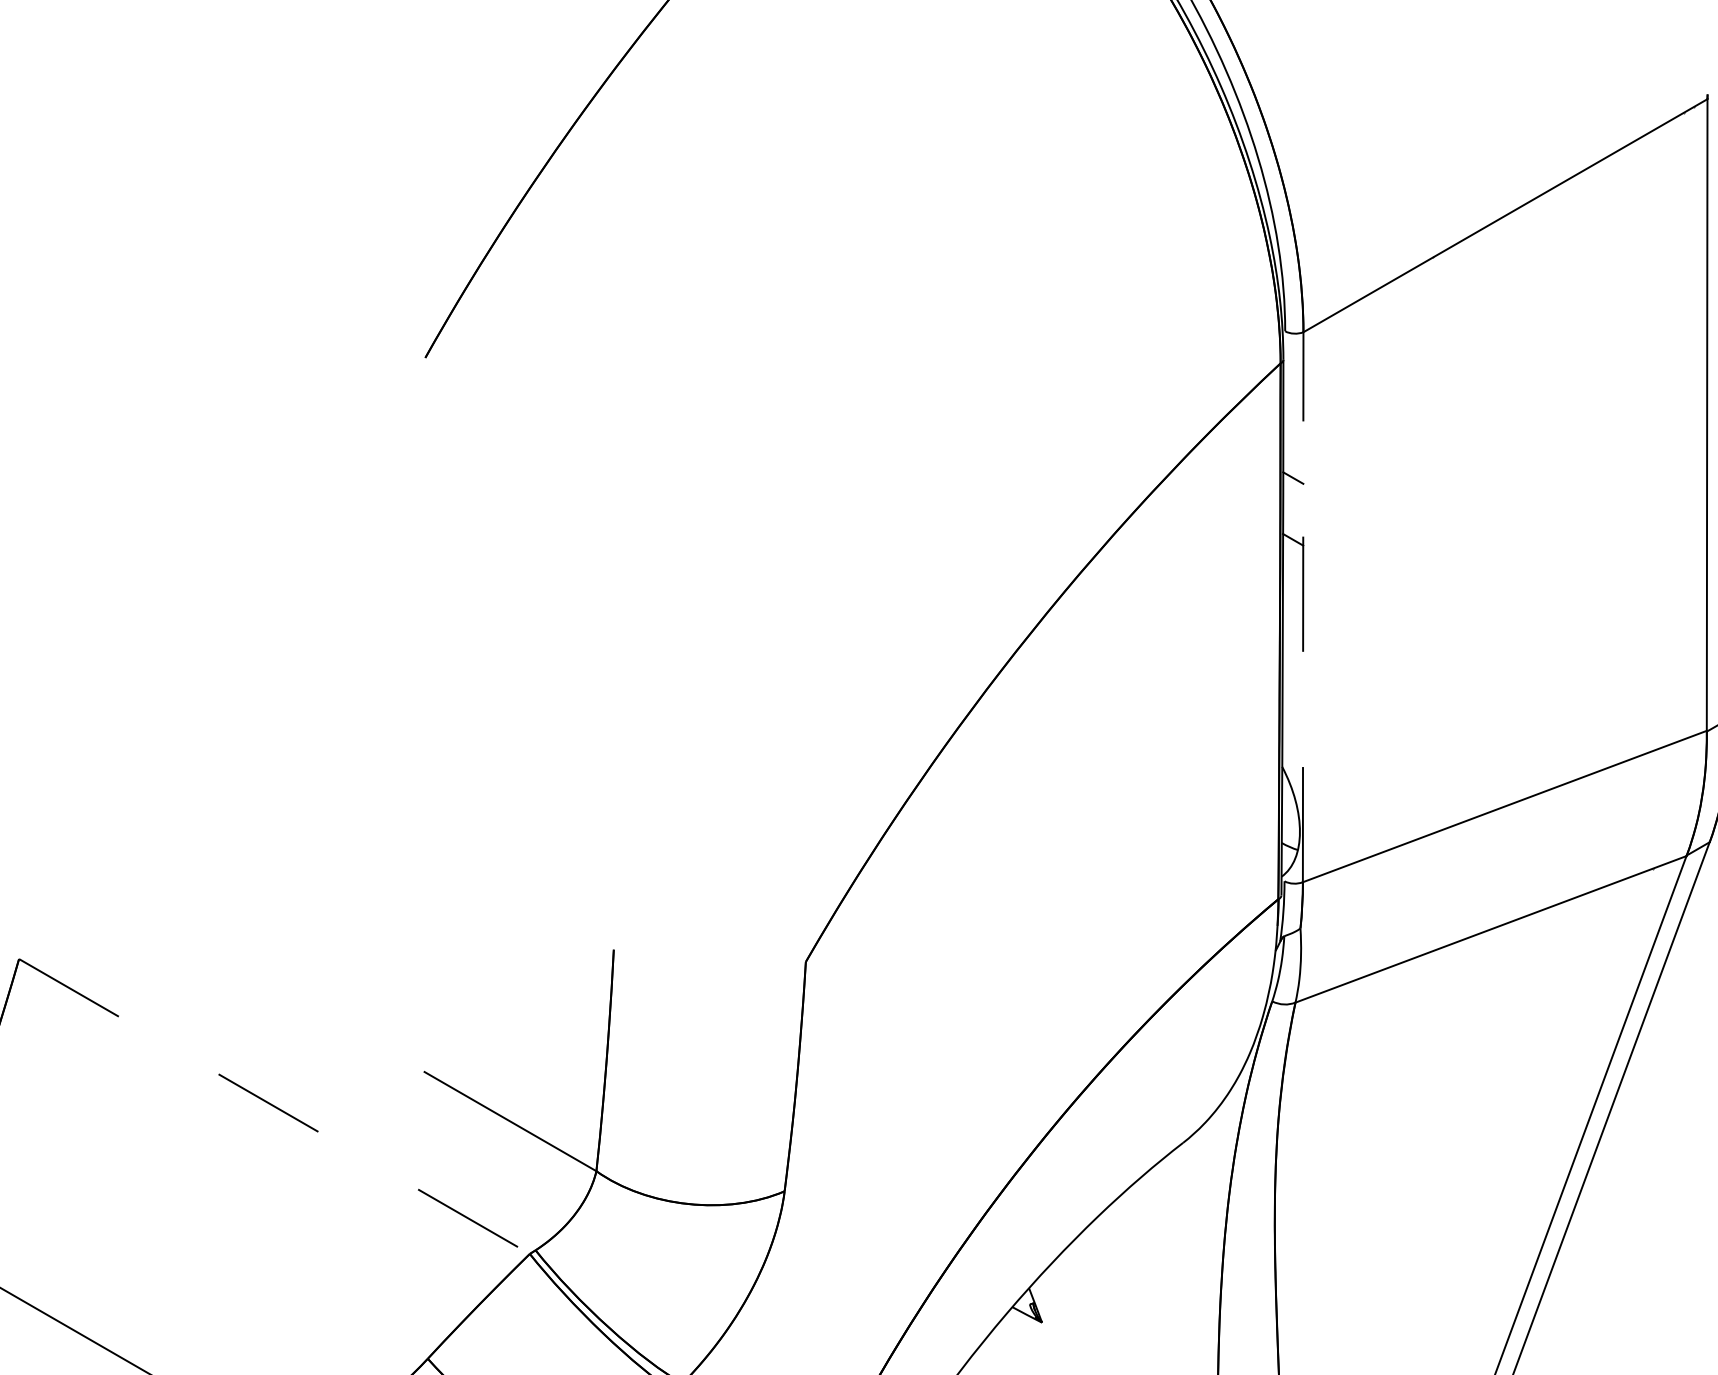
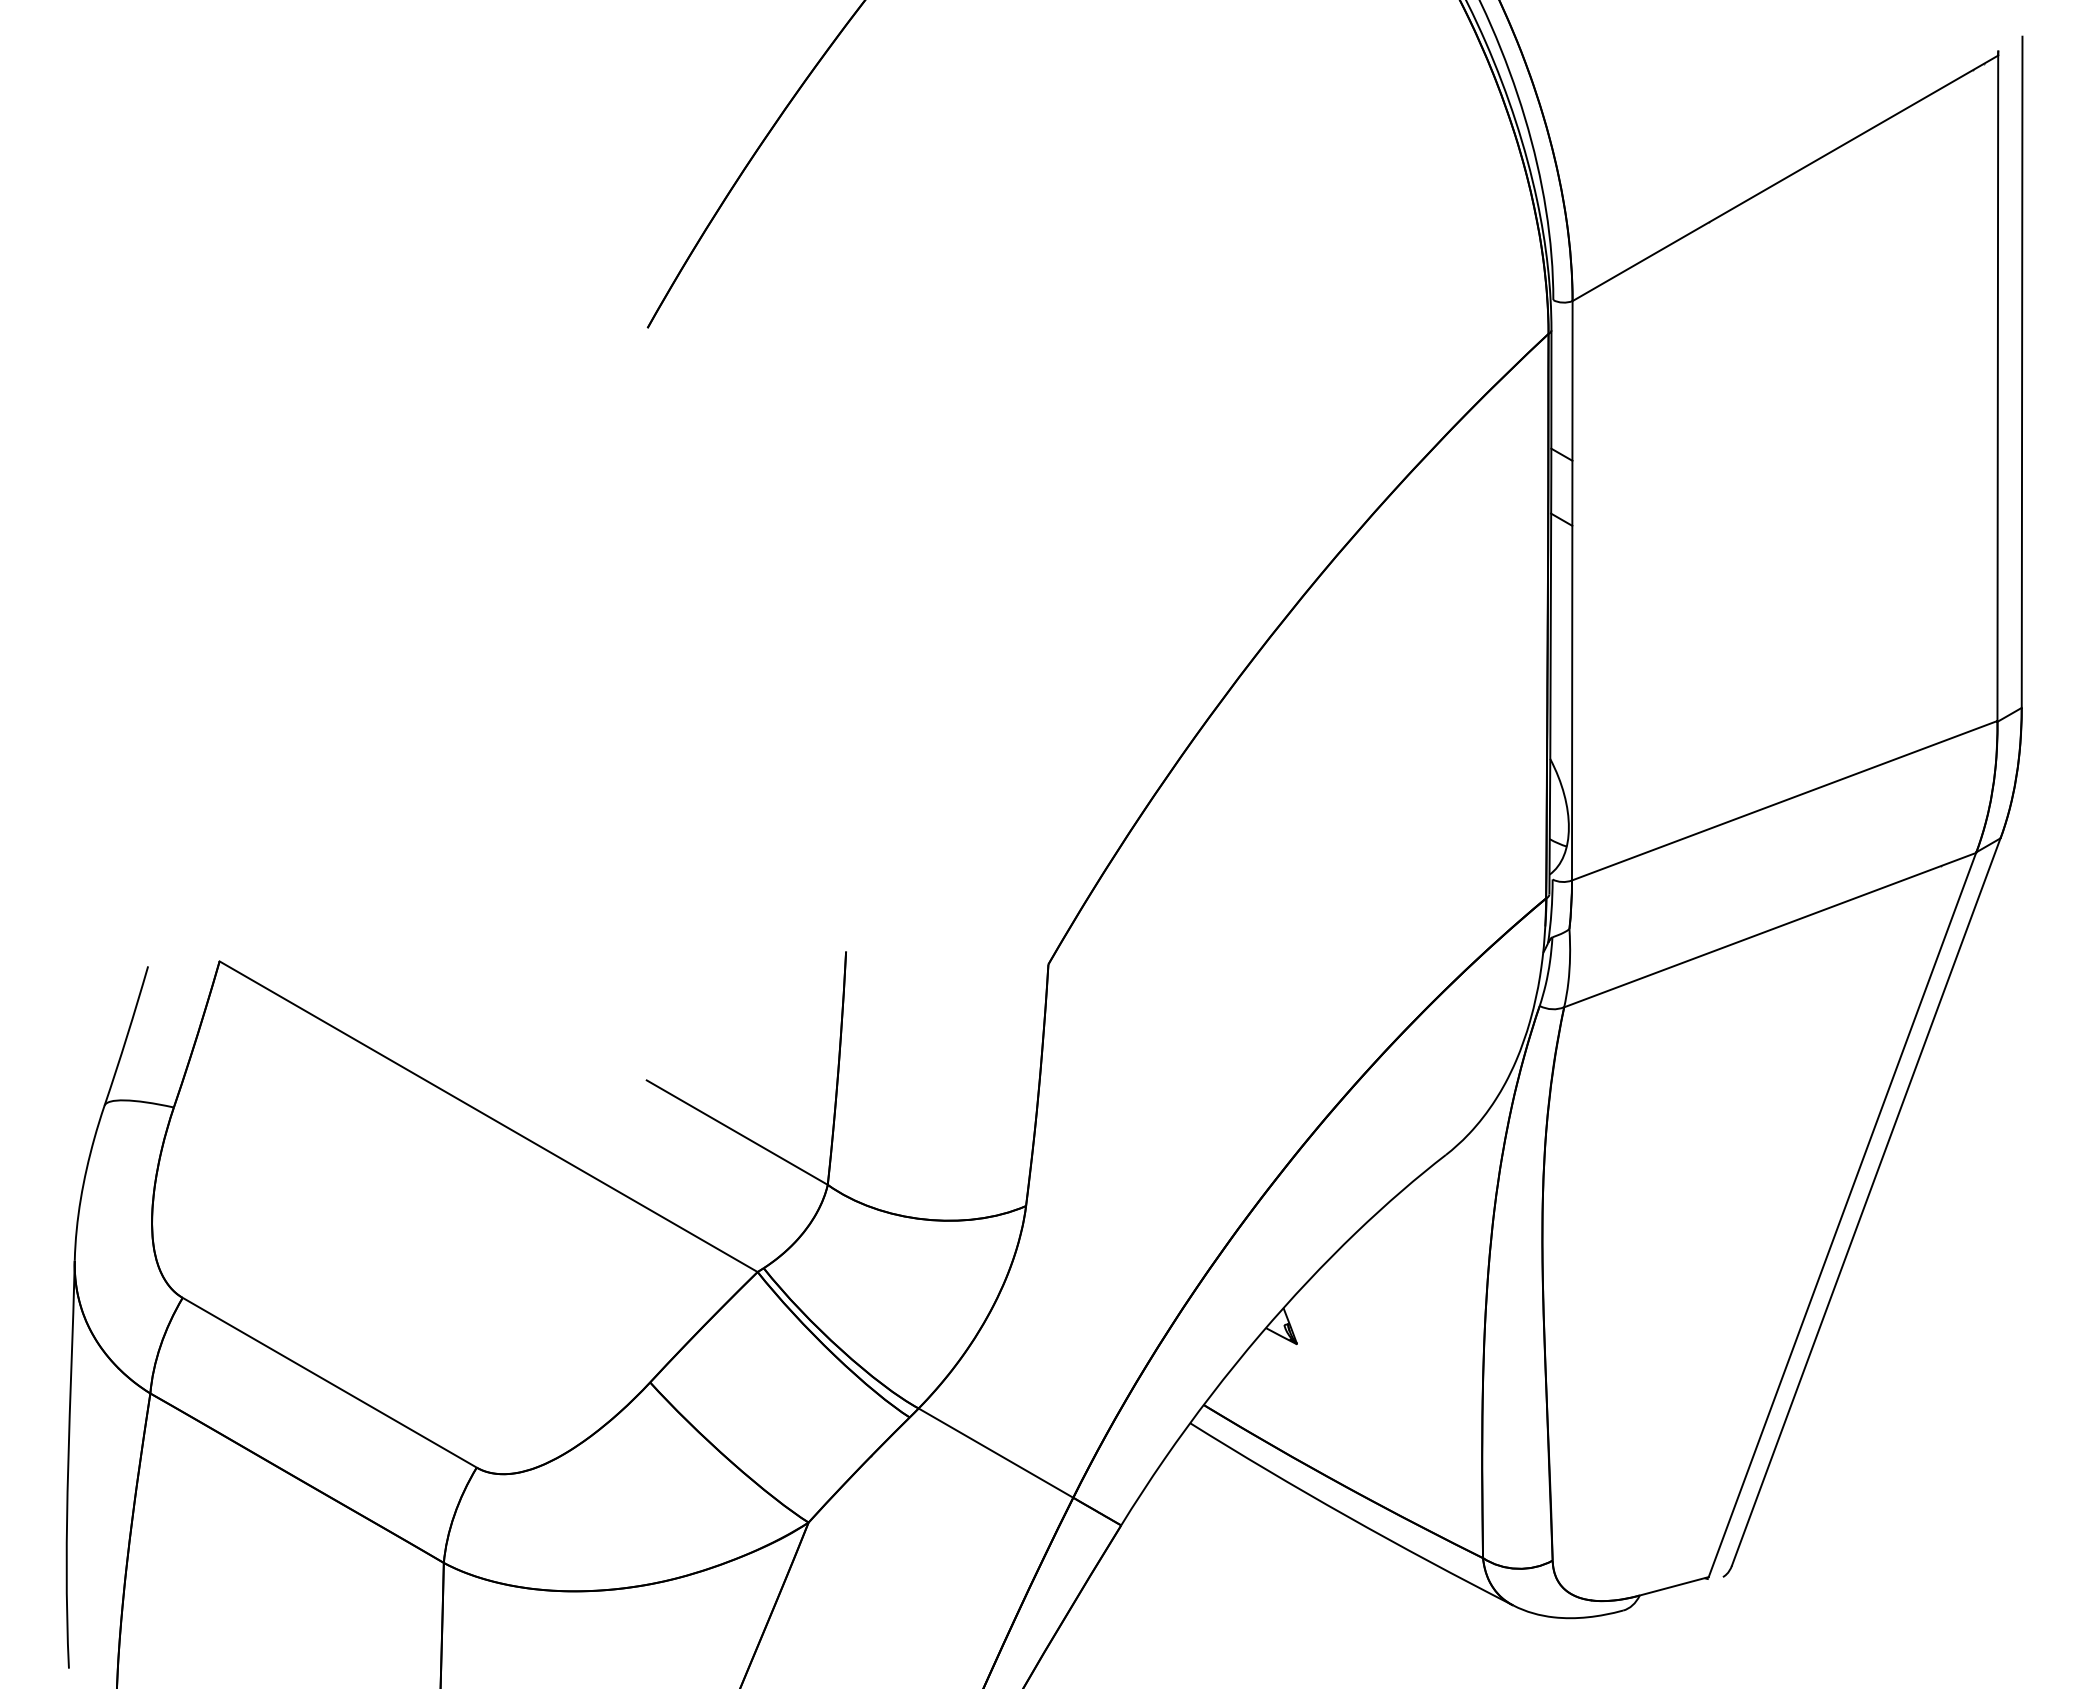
line: (1303, 606) -> (1572, 590), dashed -> solid
line: (274, 1106) -> (488, 1116), dashed -> solid

